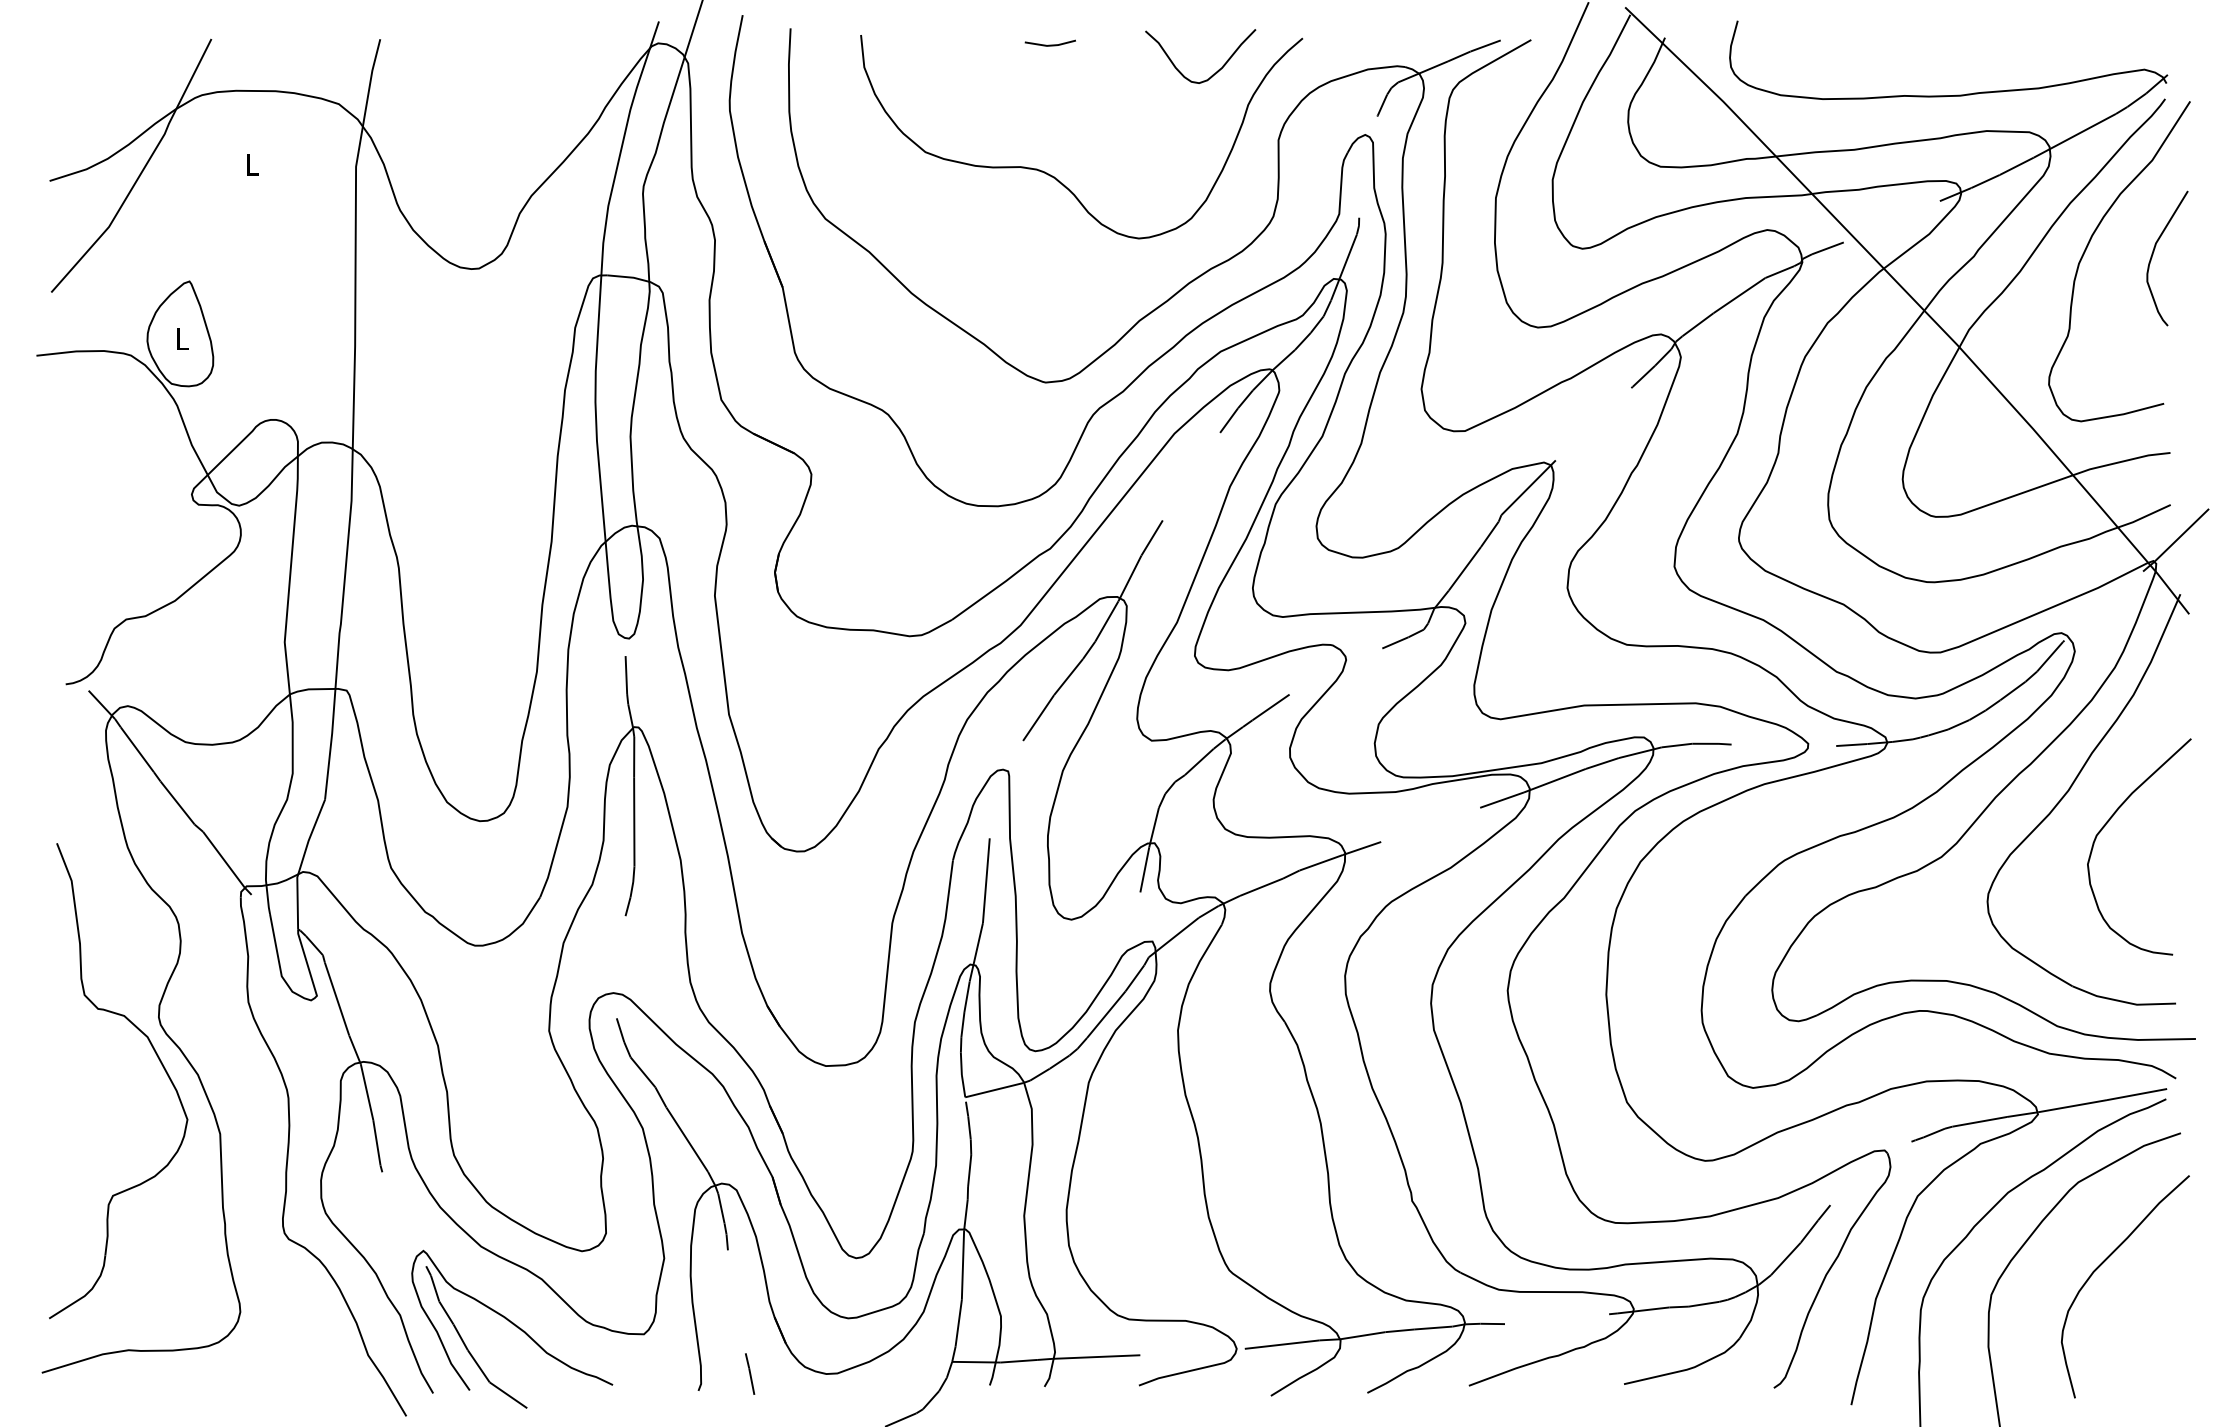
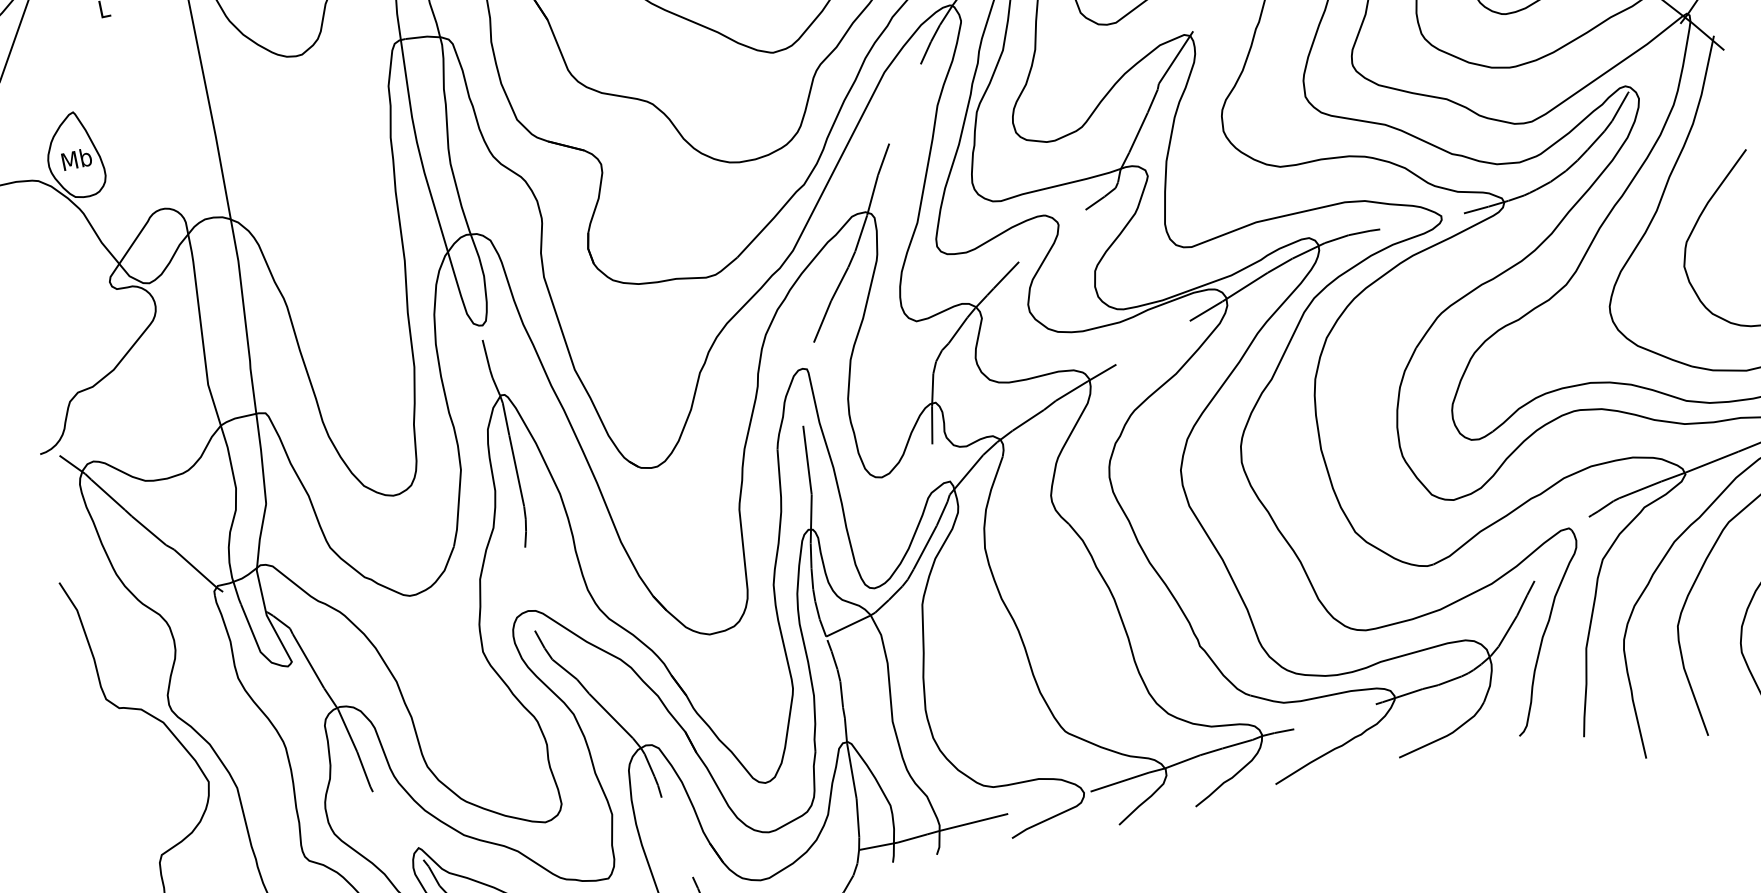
text: (182, 338) -> (76, 159), L -> Mb

